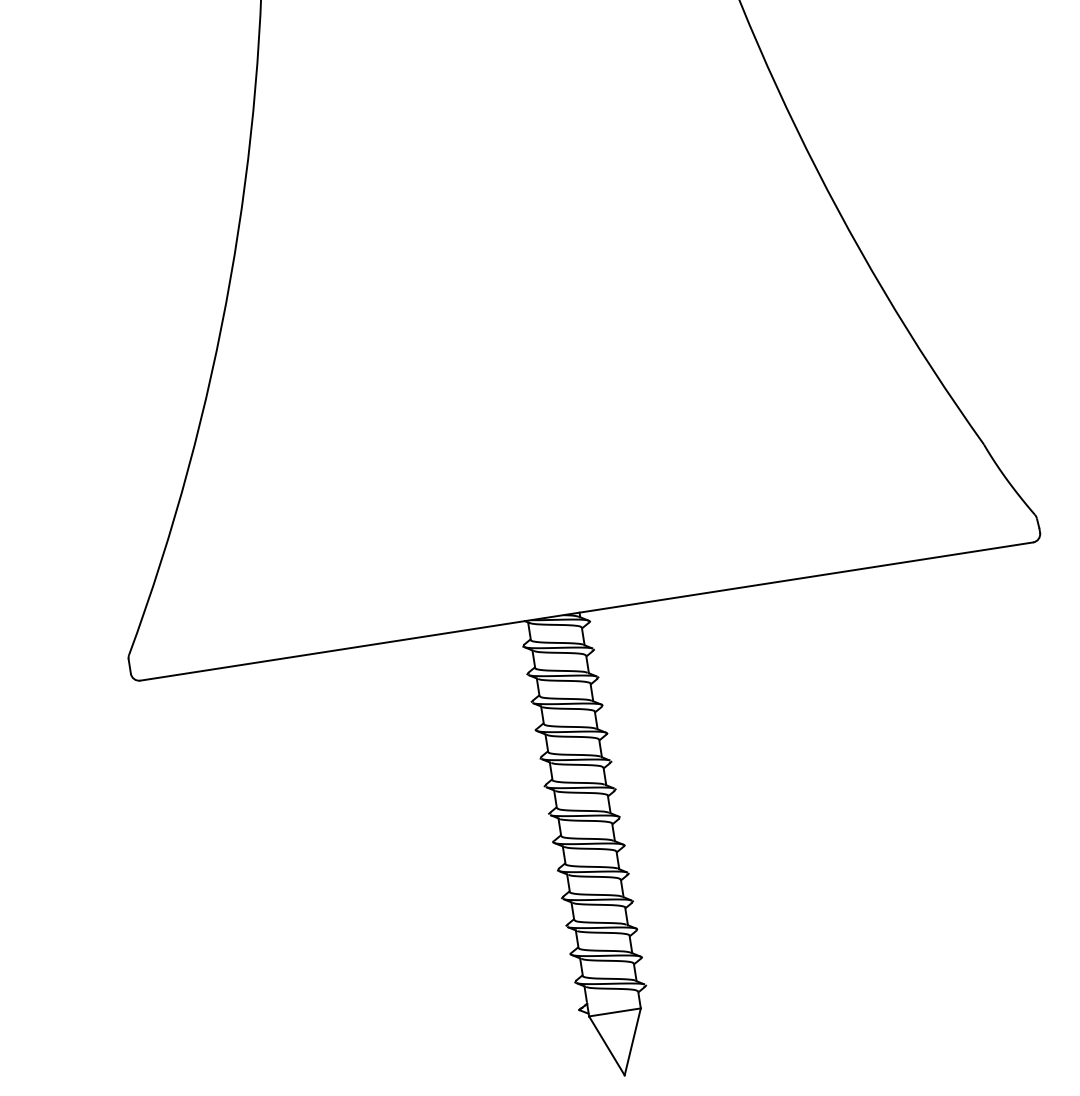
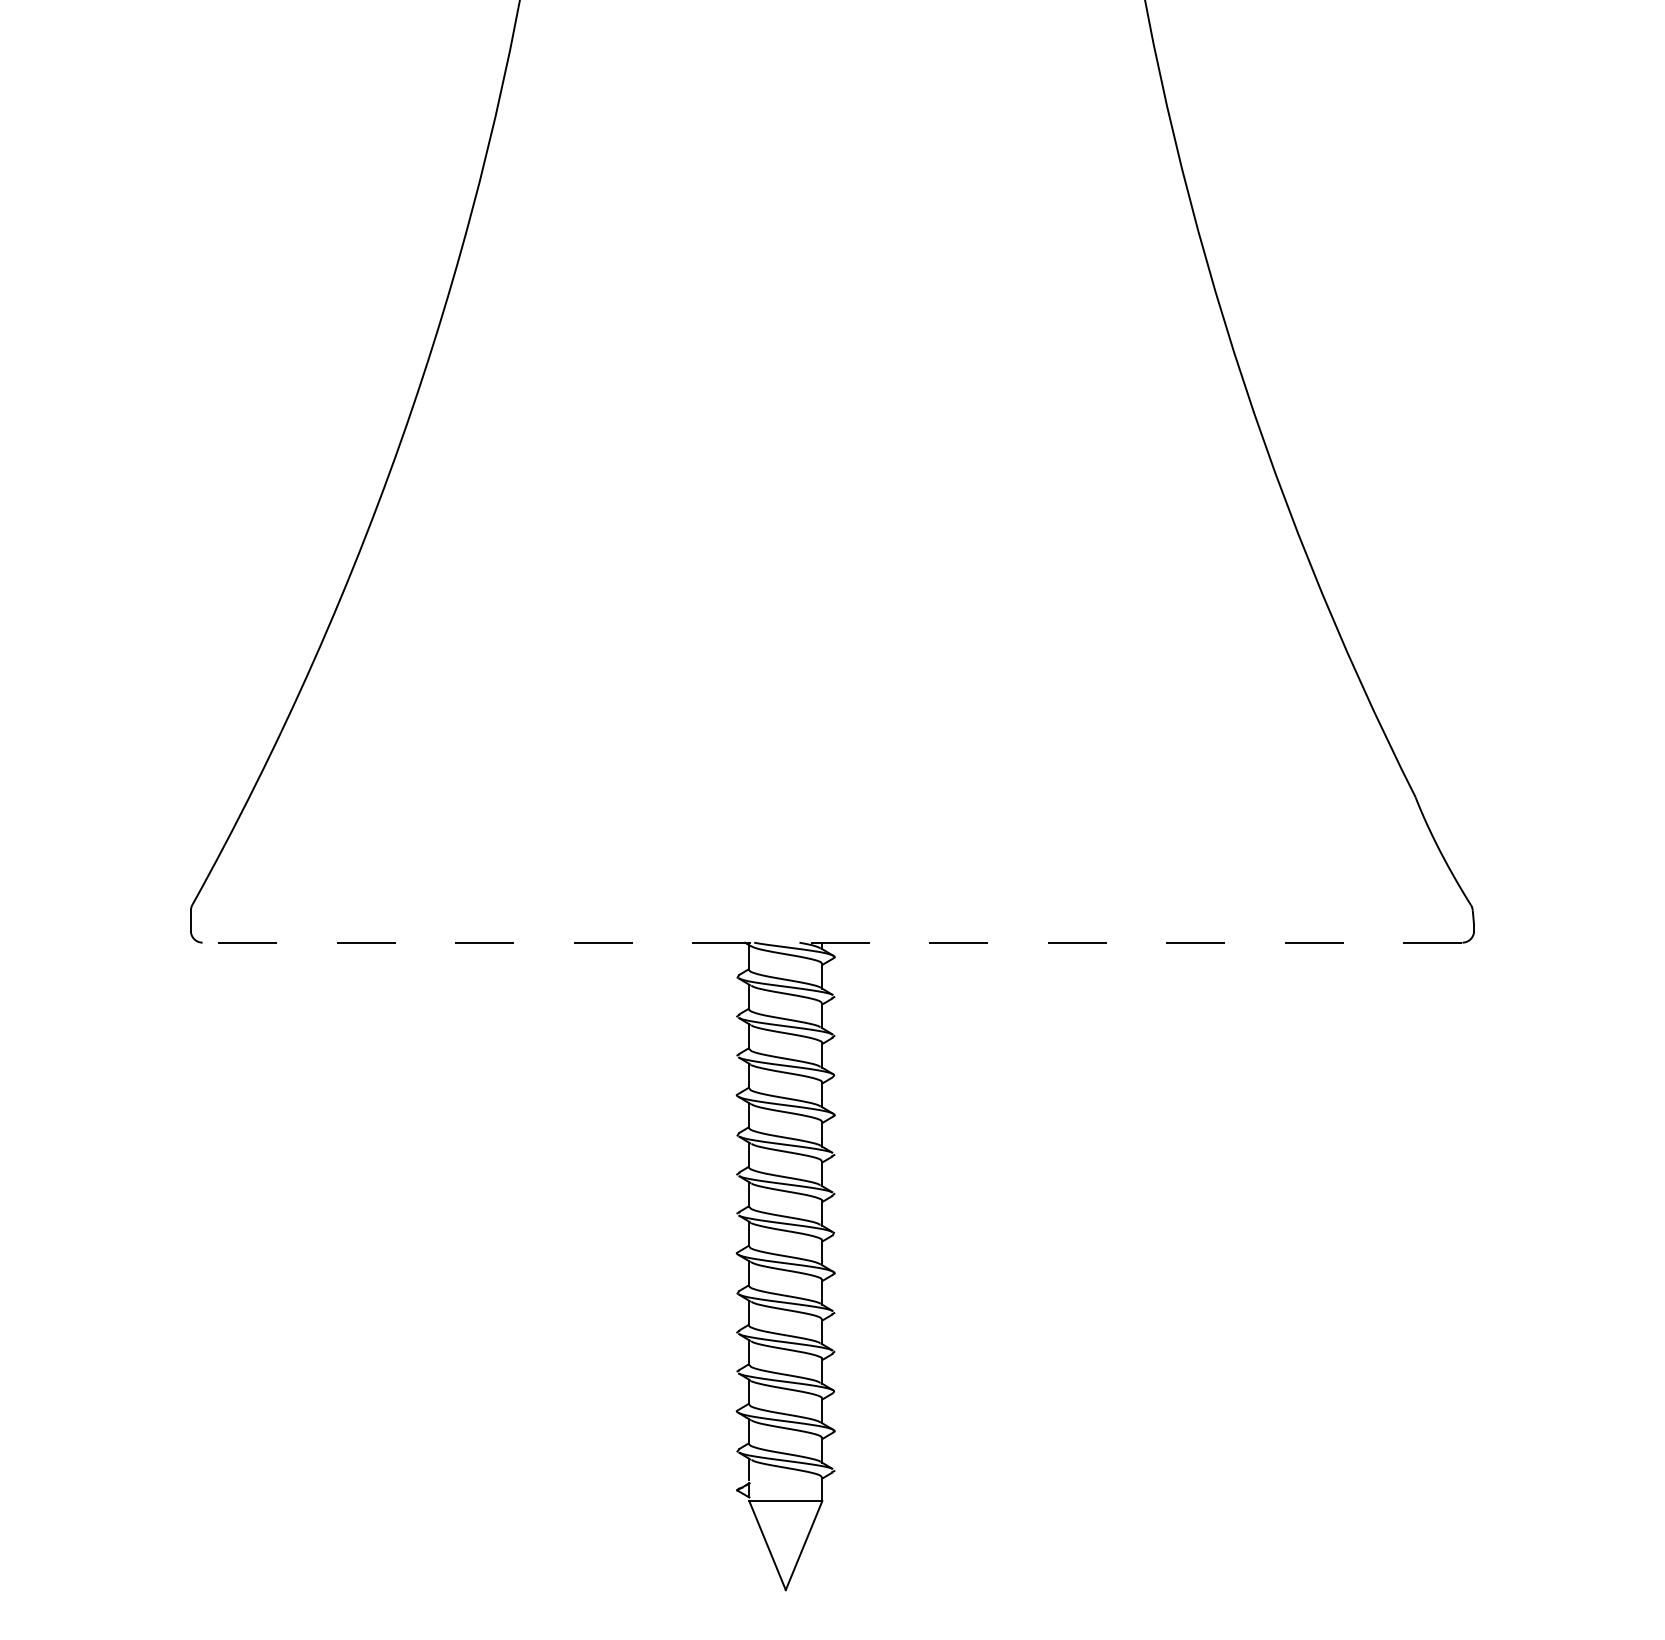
line: (586, 611) -> (832, 942), solid -> dashed

